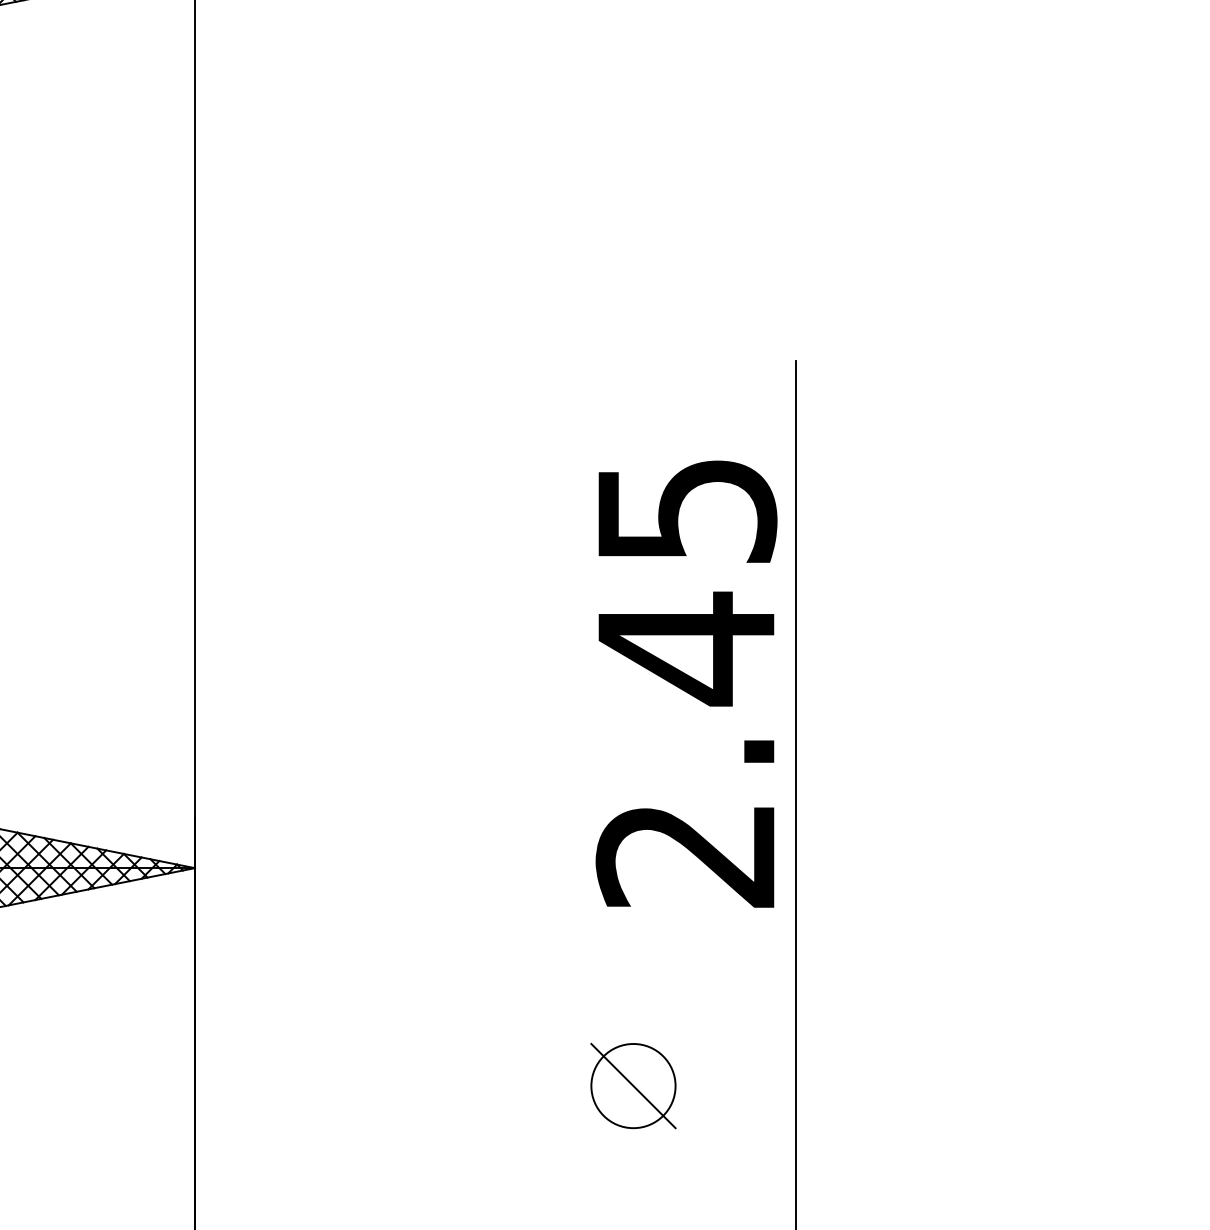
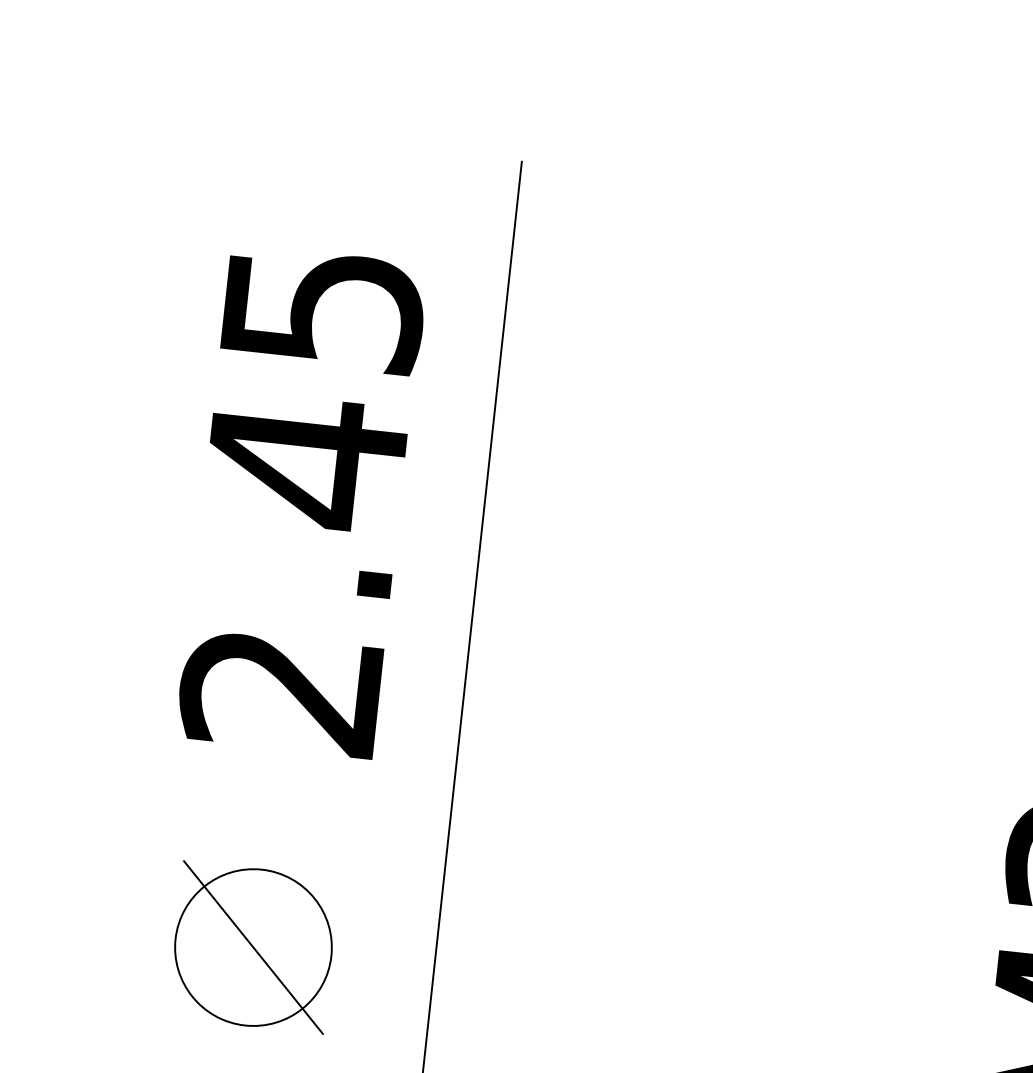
text: (686, 683) -> (302, 500), moved
part: (633, 1085) -> (253, 946), size x1.67

